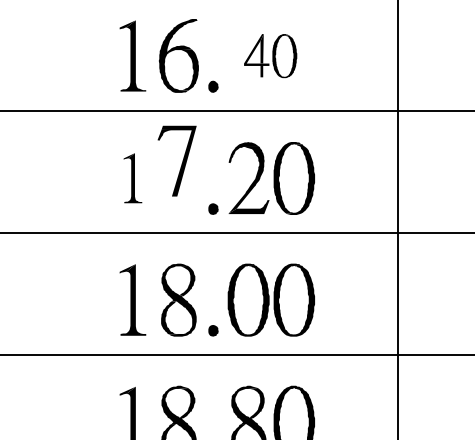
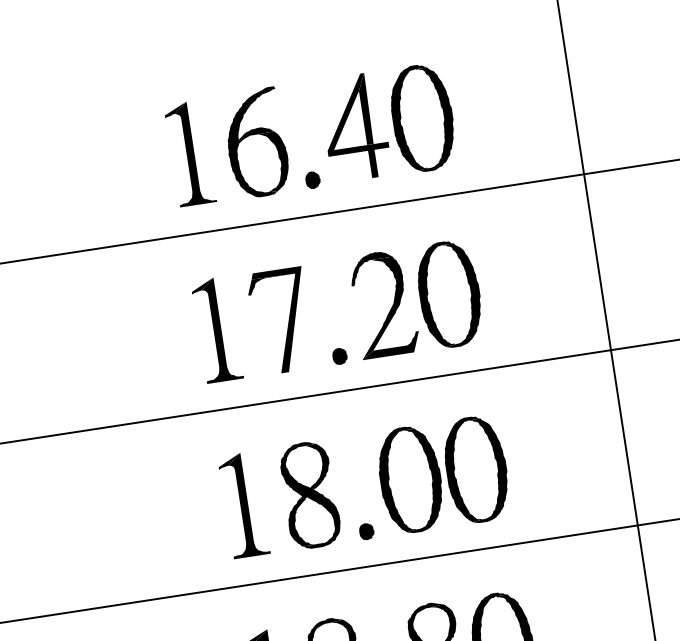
part: (270, 55) -> (388, 122), size x1.67
part: (176, 160) -> (279, 320), moved
part: (132, 177) -> (216, 328), size x1.43

